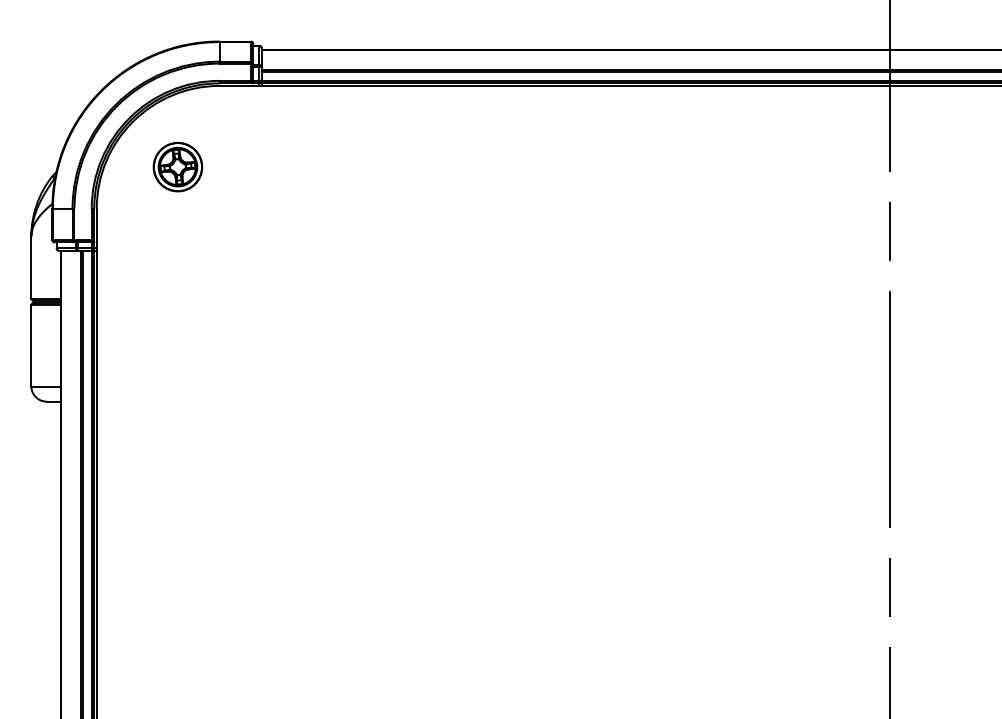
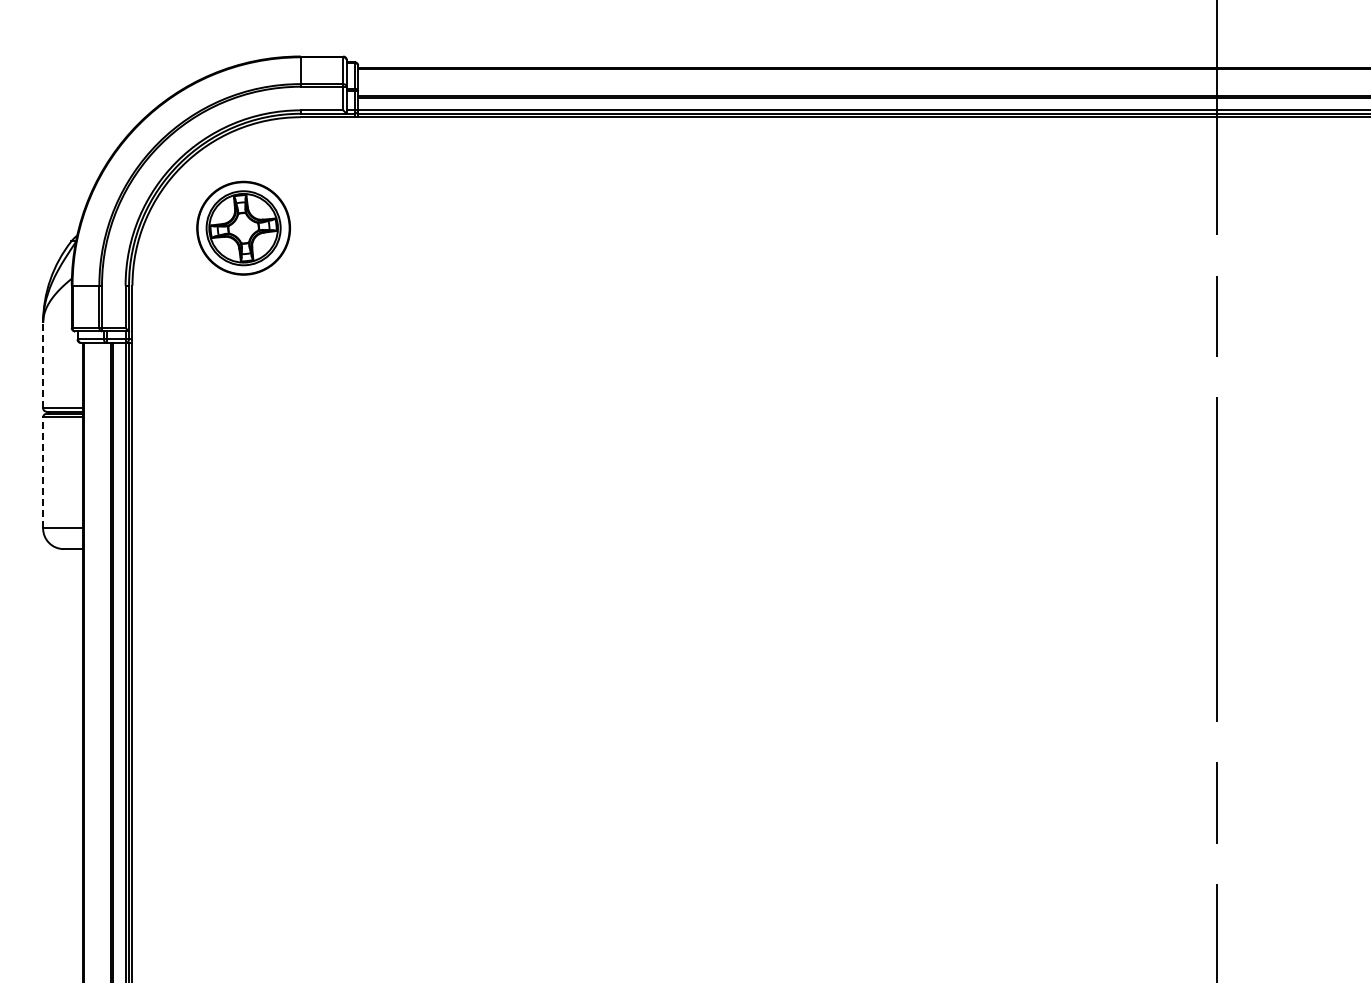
part: (177, 167) -> (243, 228), size x1.4
line: (31, 267) -> (43, 365), solid -> dashed
line: (31, 345) -> (43, 472), solid -> dashed

